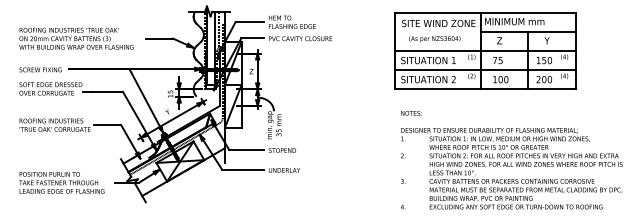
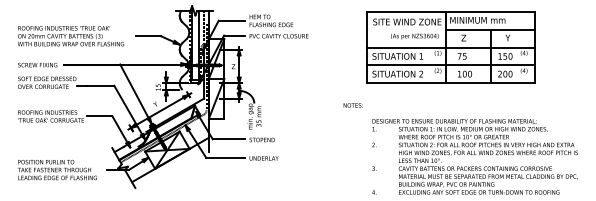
text: (434, 39) -> (414, 36), moved
text: (411, 113) -> (353, 105), moved

